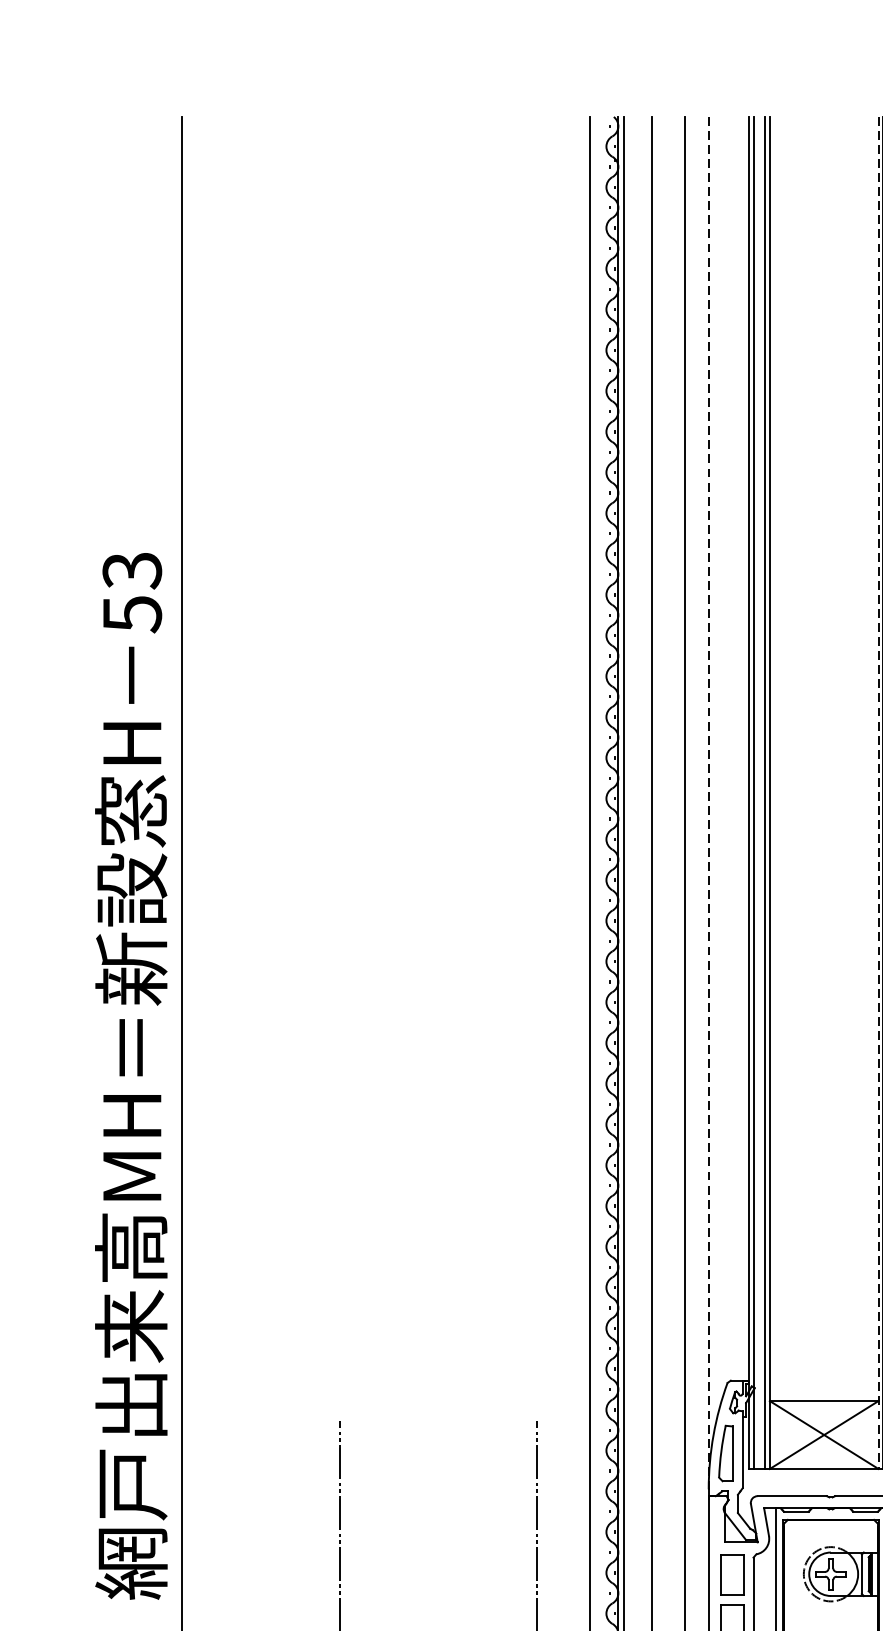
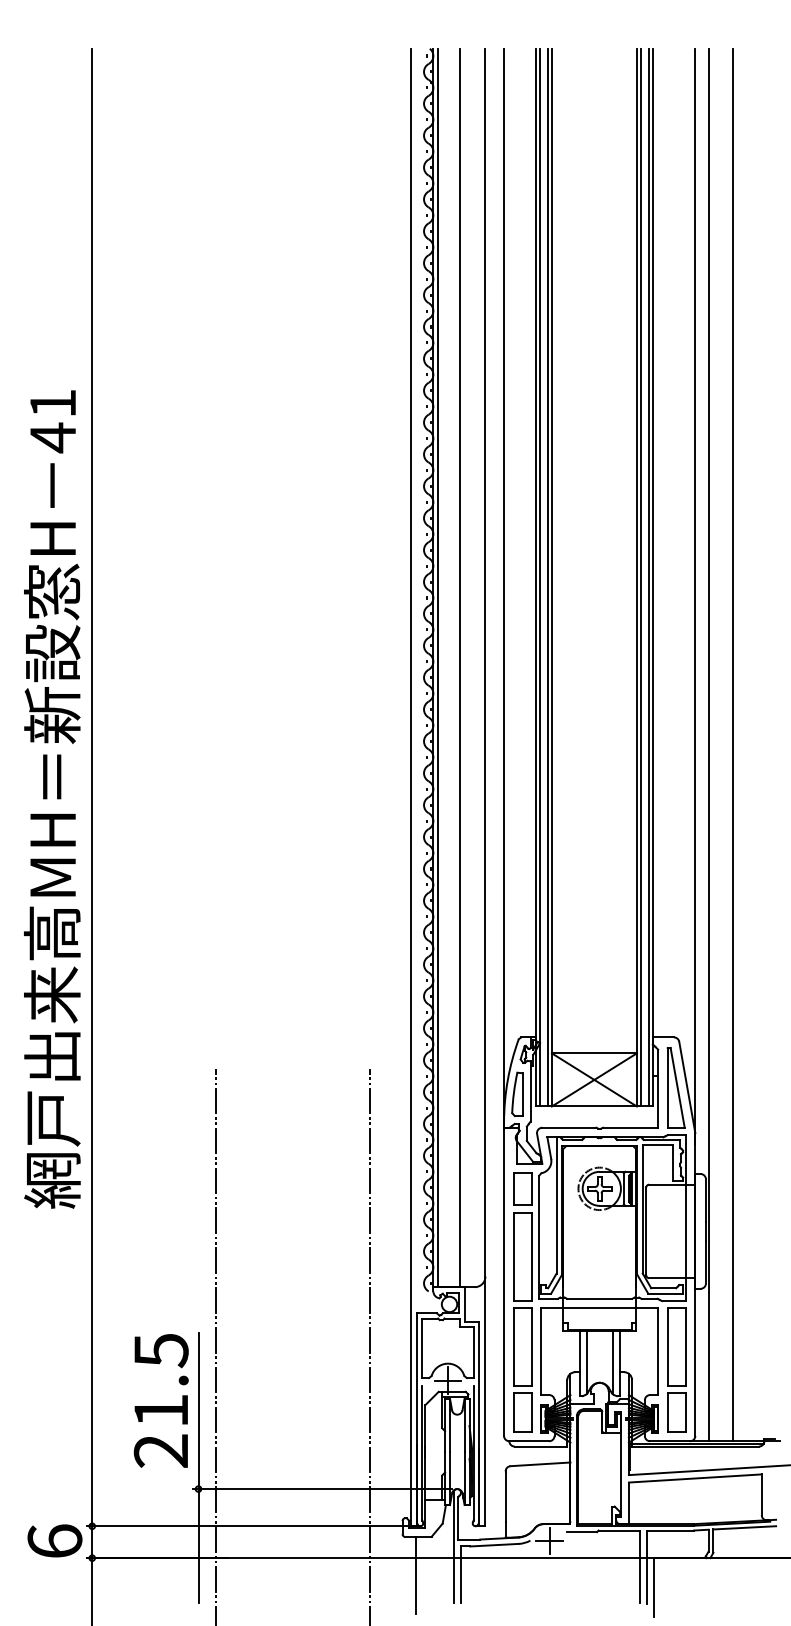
text: (131, 593) -> (52, 421), 53 -> 41
line: (878, 792) -> (636, 577), dashed -> solid
line: (709, 808) -> (504, 589), dashed -> solid

